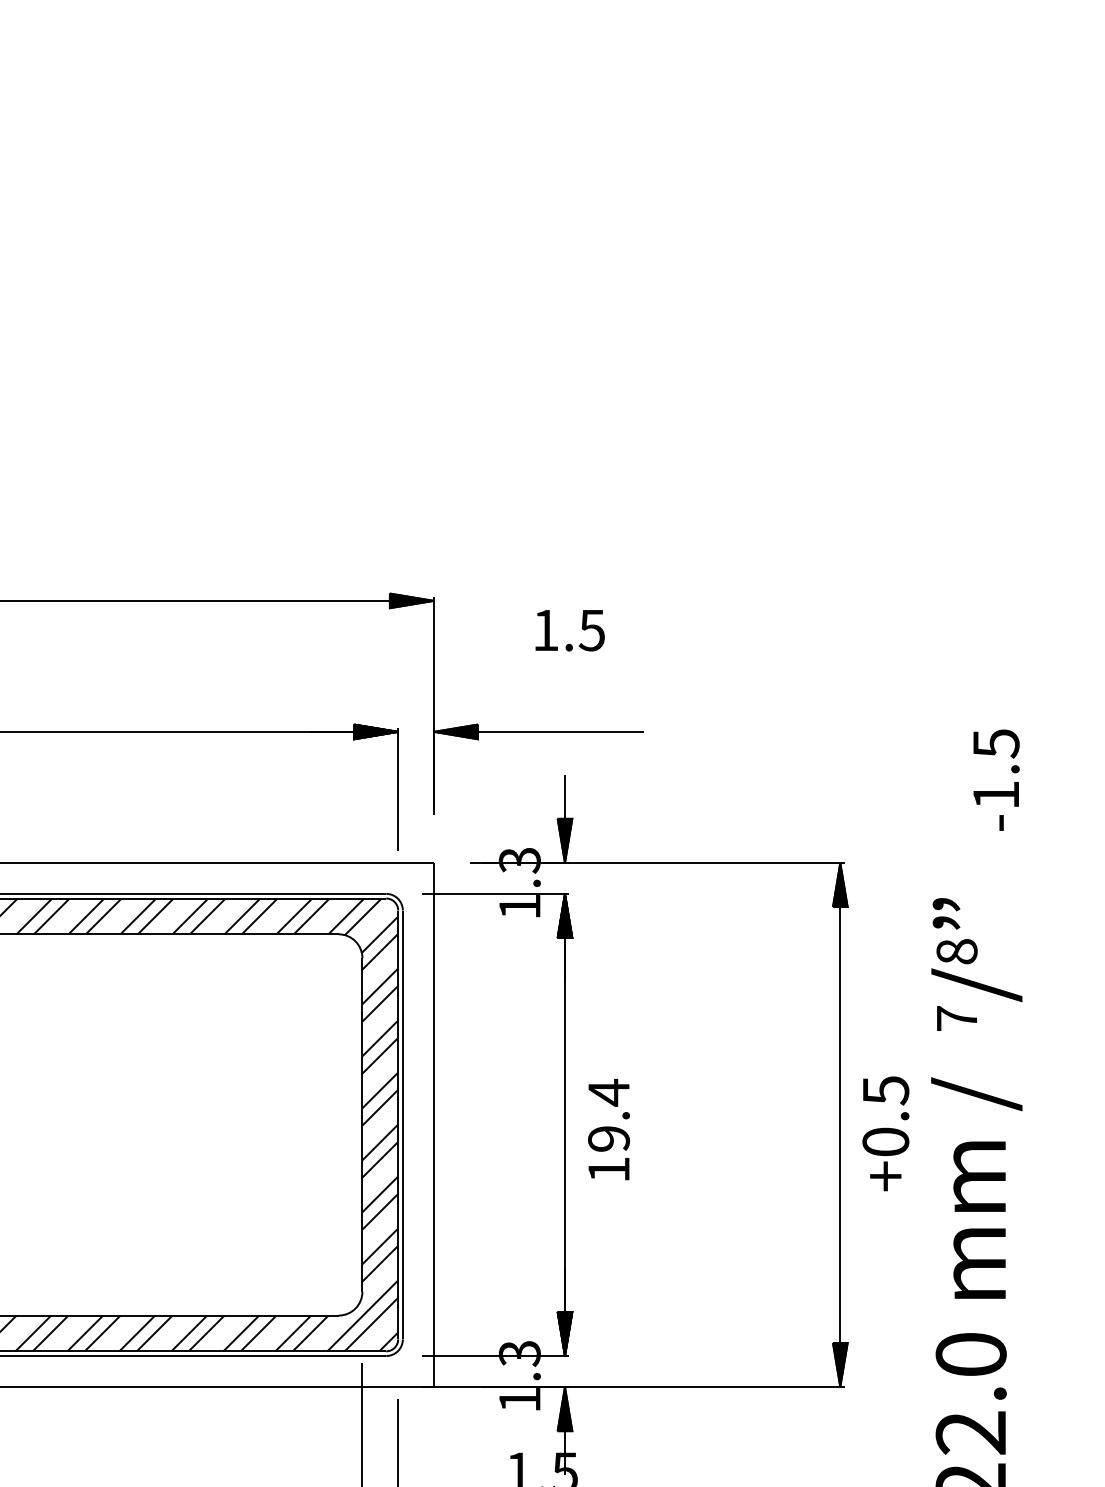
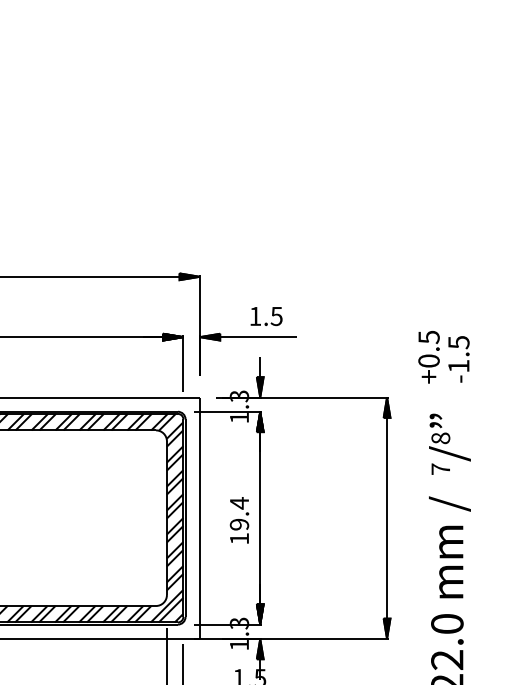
text: (569, 630) -> (266, 316), moved
text: (608, 1129) -> (239, 520), moved
text: (884, 1134) -> (428, 357), moved

